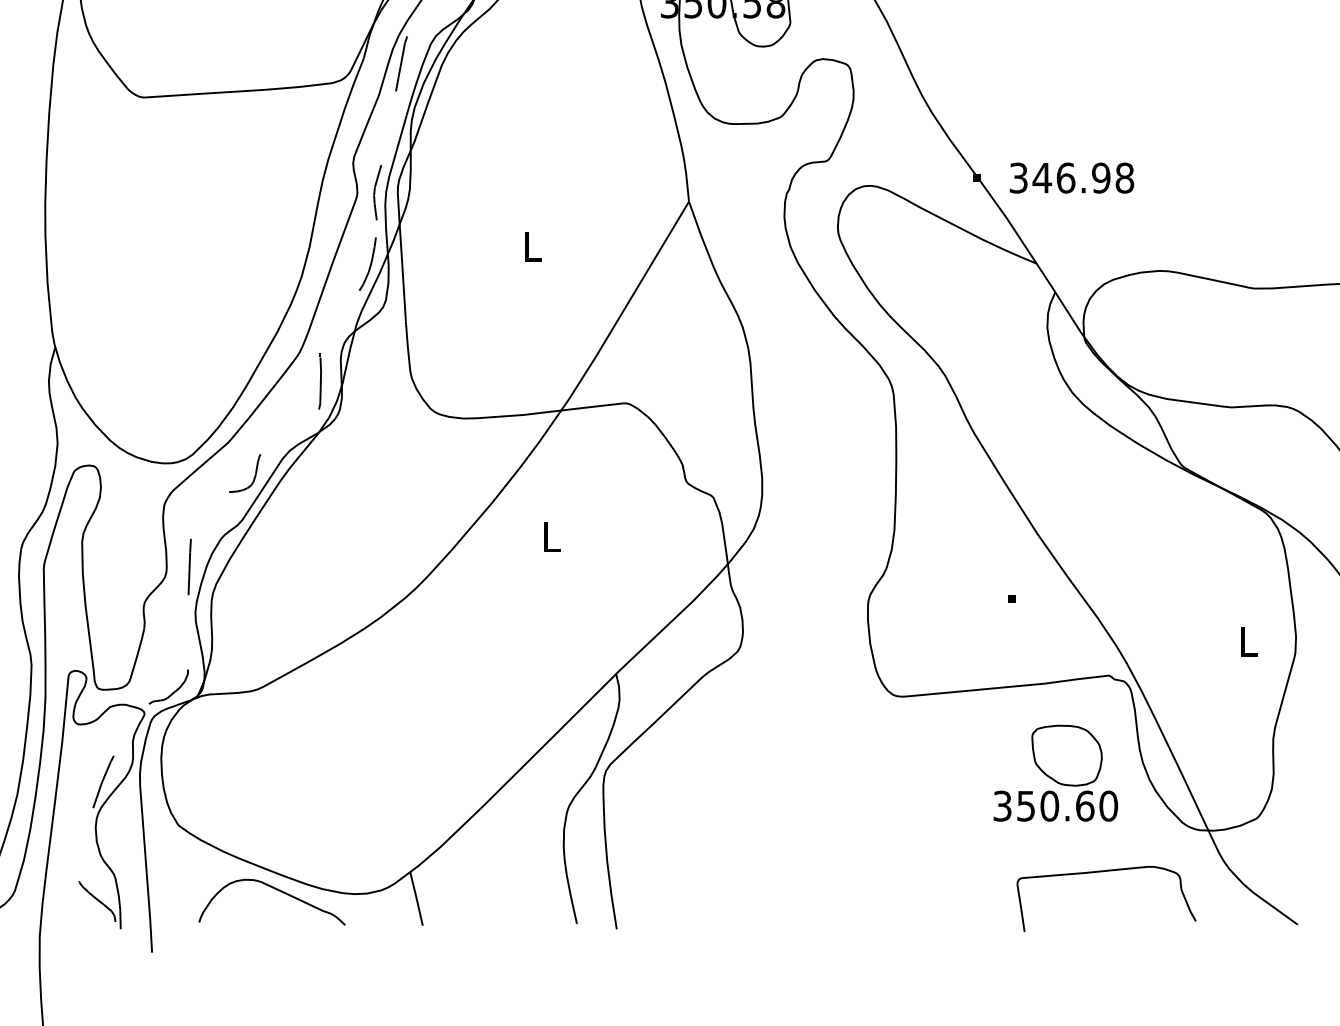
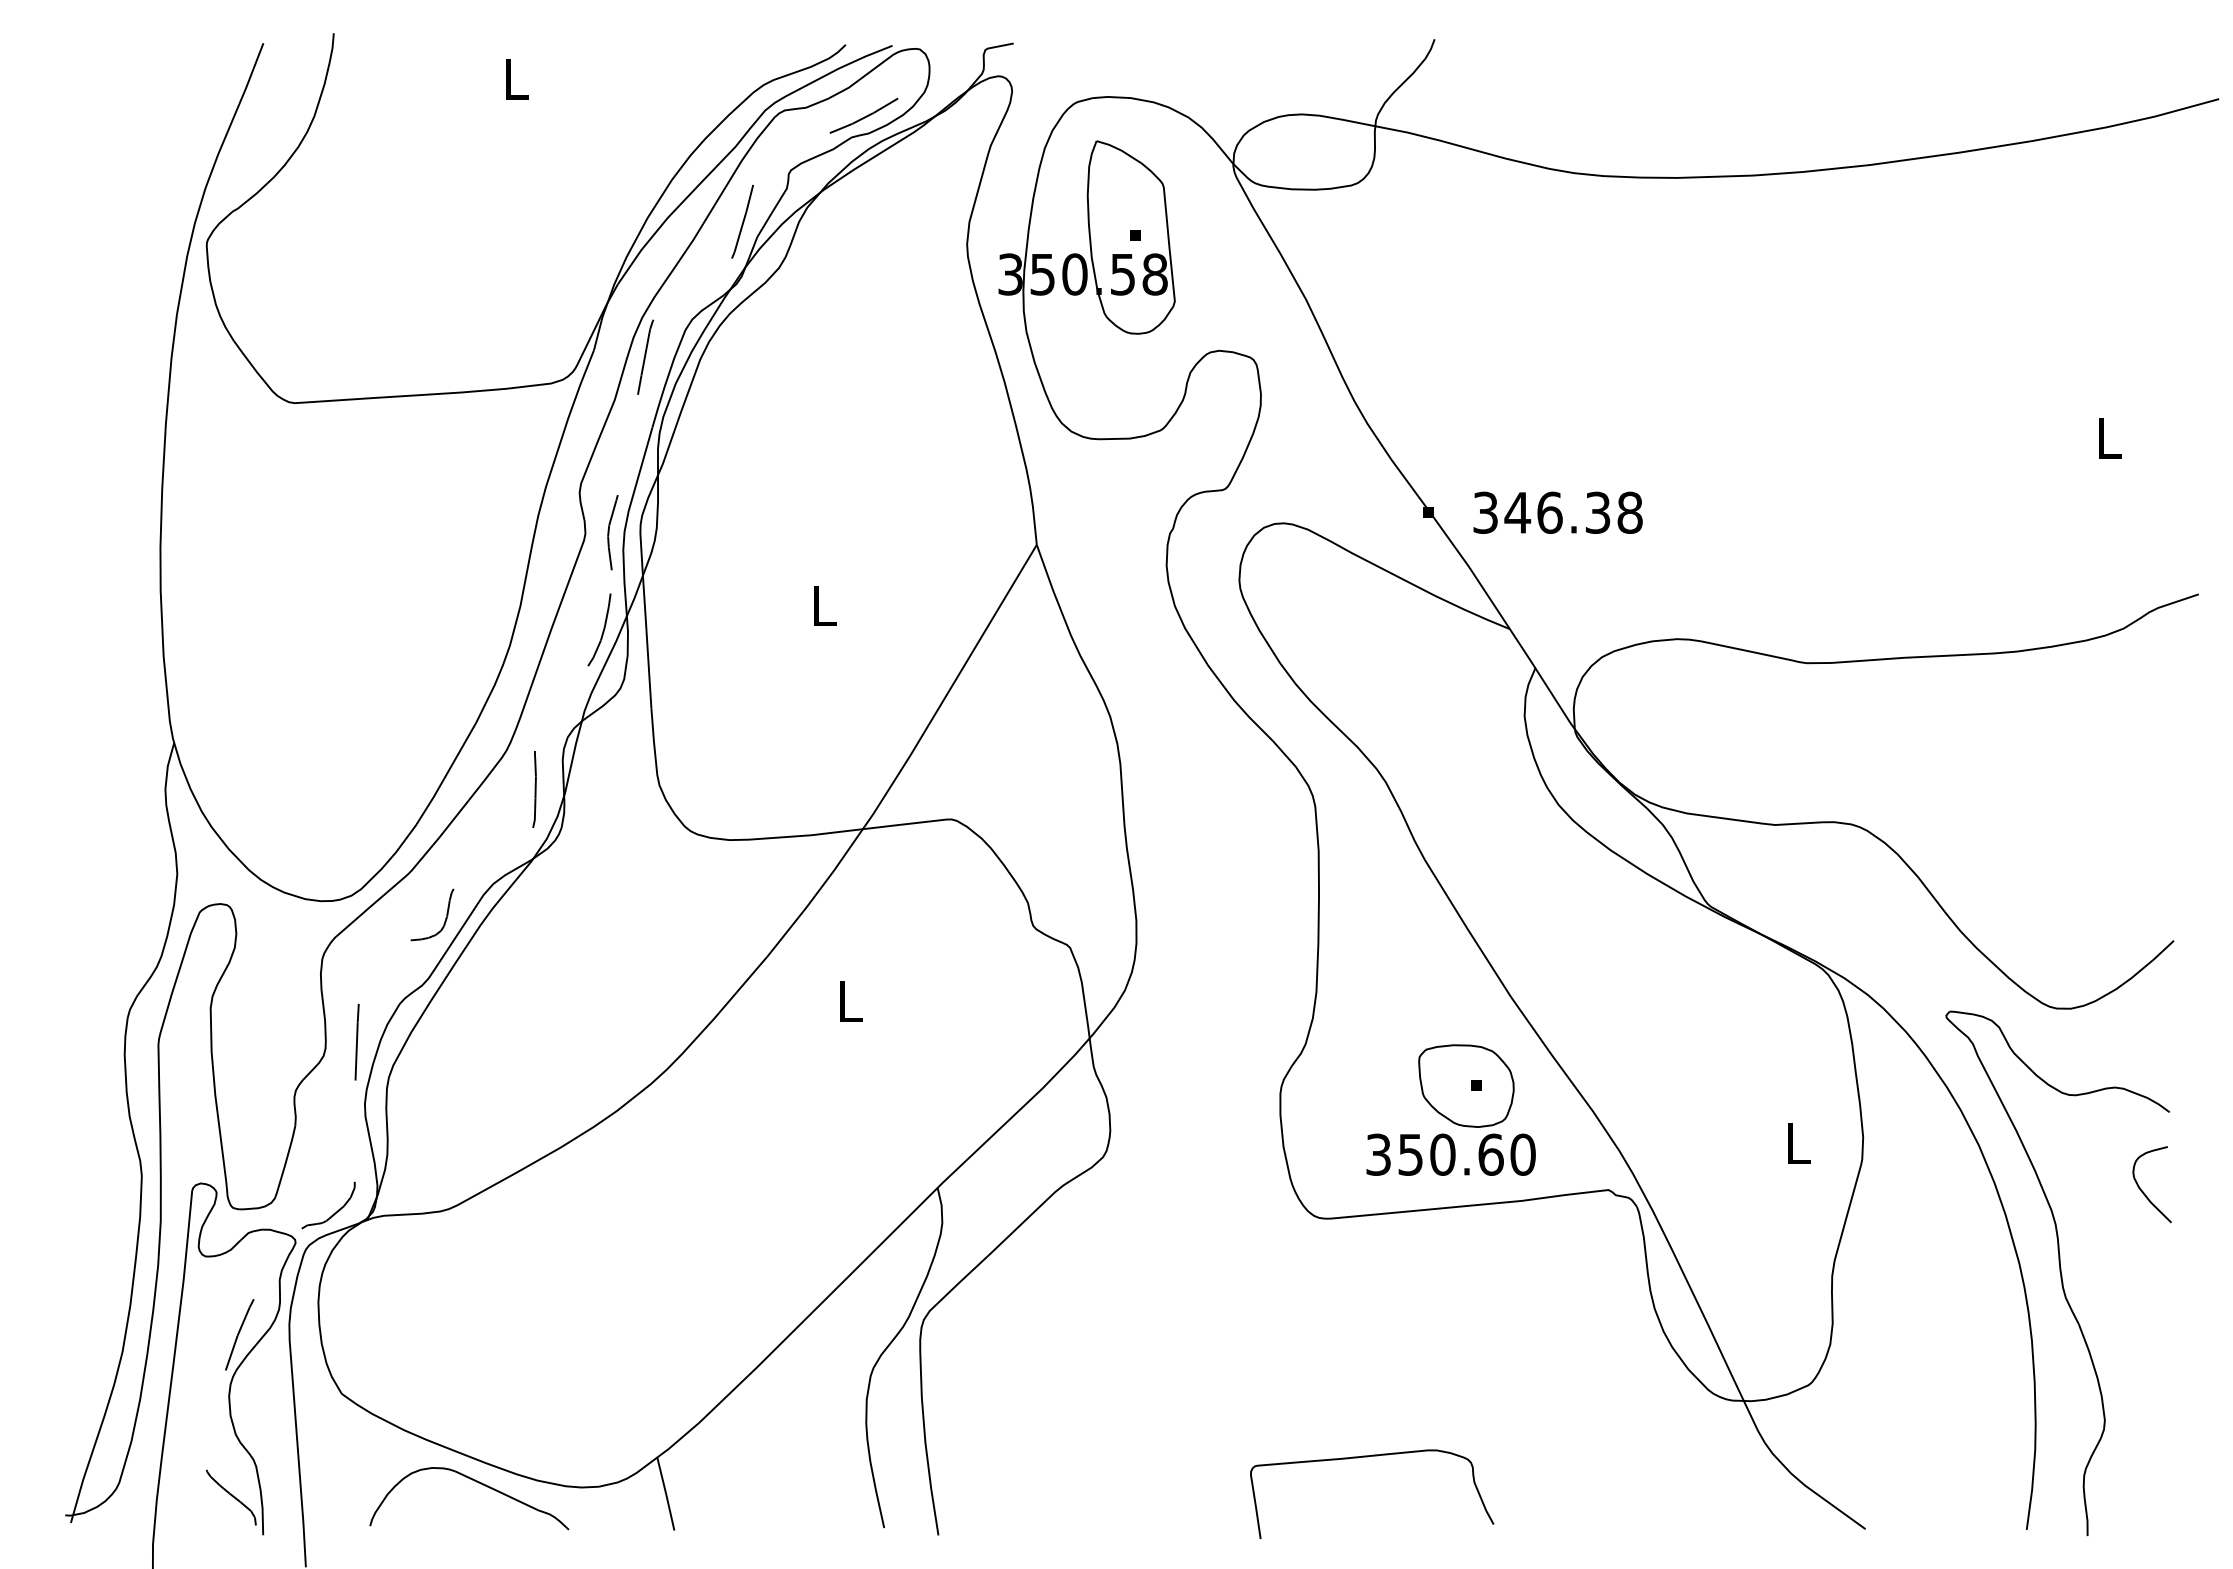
text: (1100, 177) -> (1597, 512), 346.98 -> 346.38
part: (1055, 772) -> (1450, 1109), moved
curve: (1103, 872) -> (1368, 1457), moved

